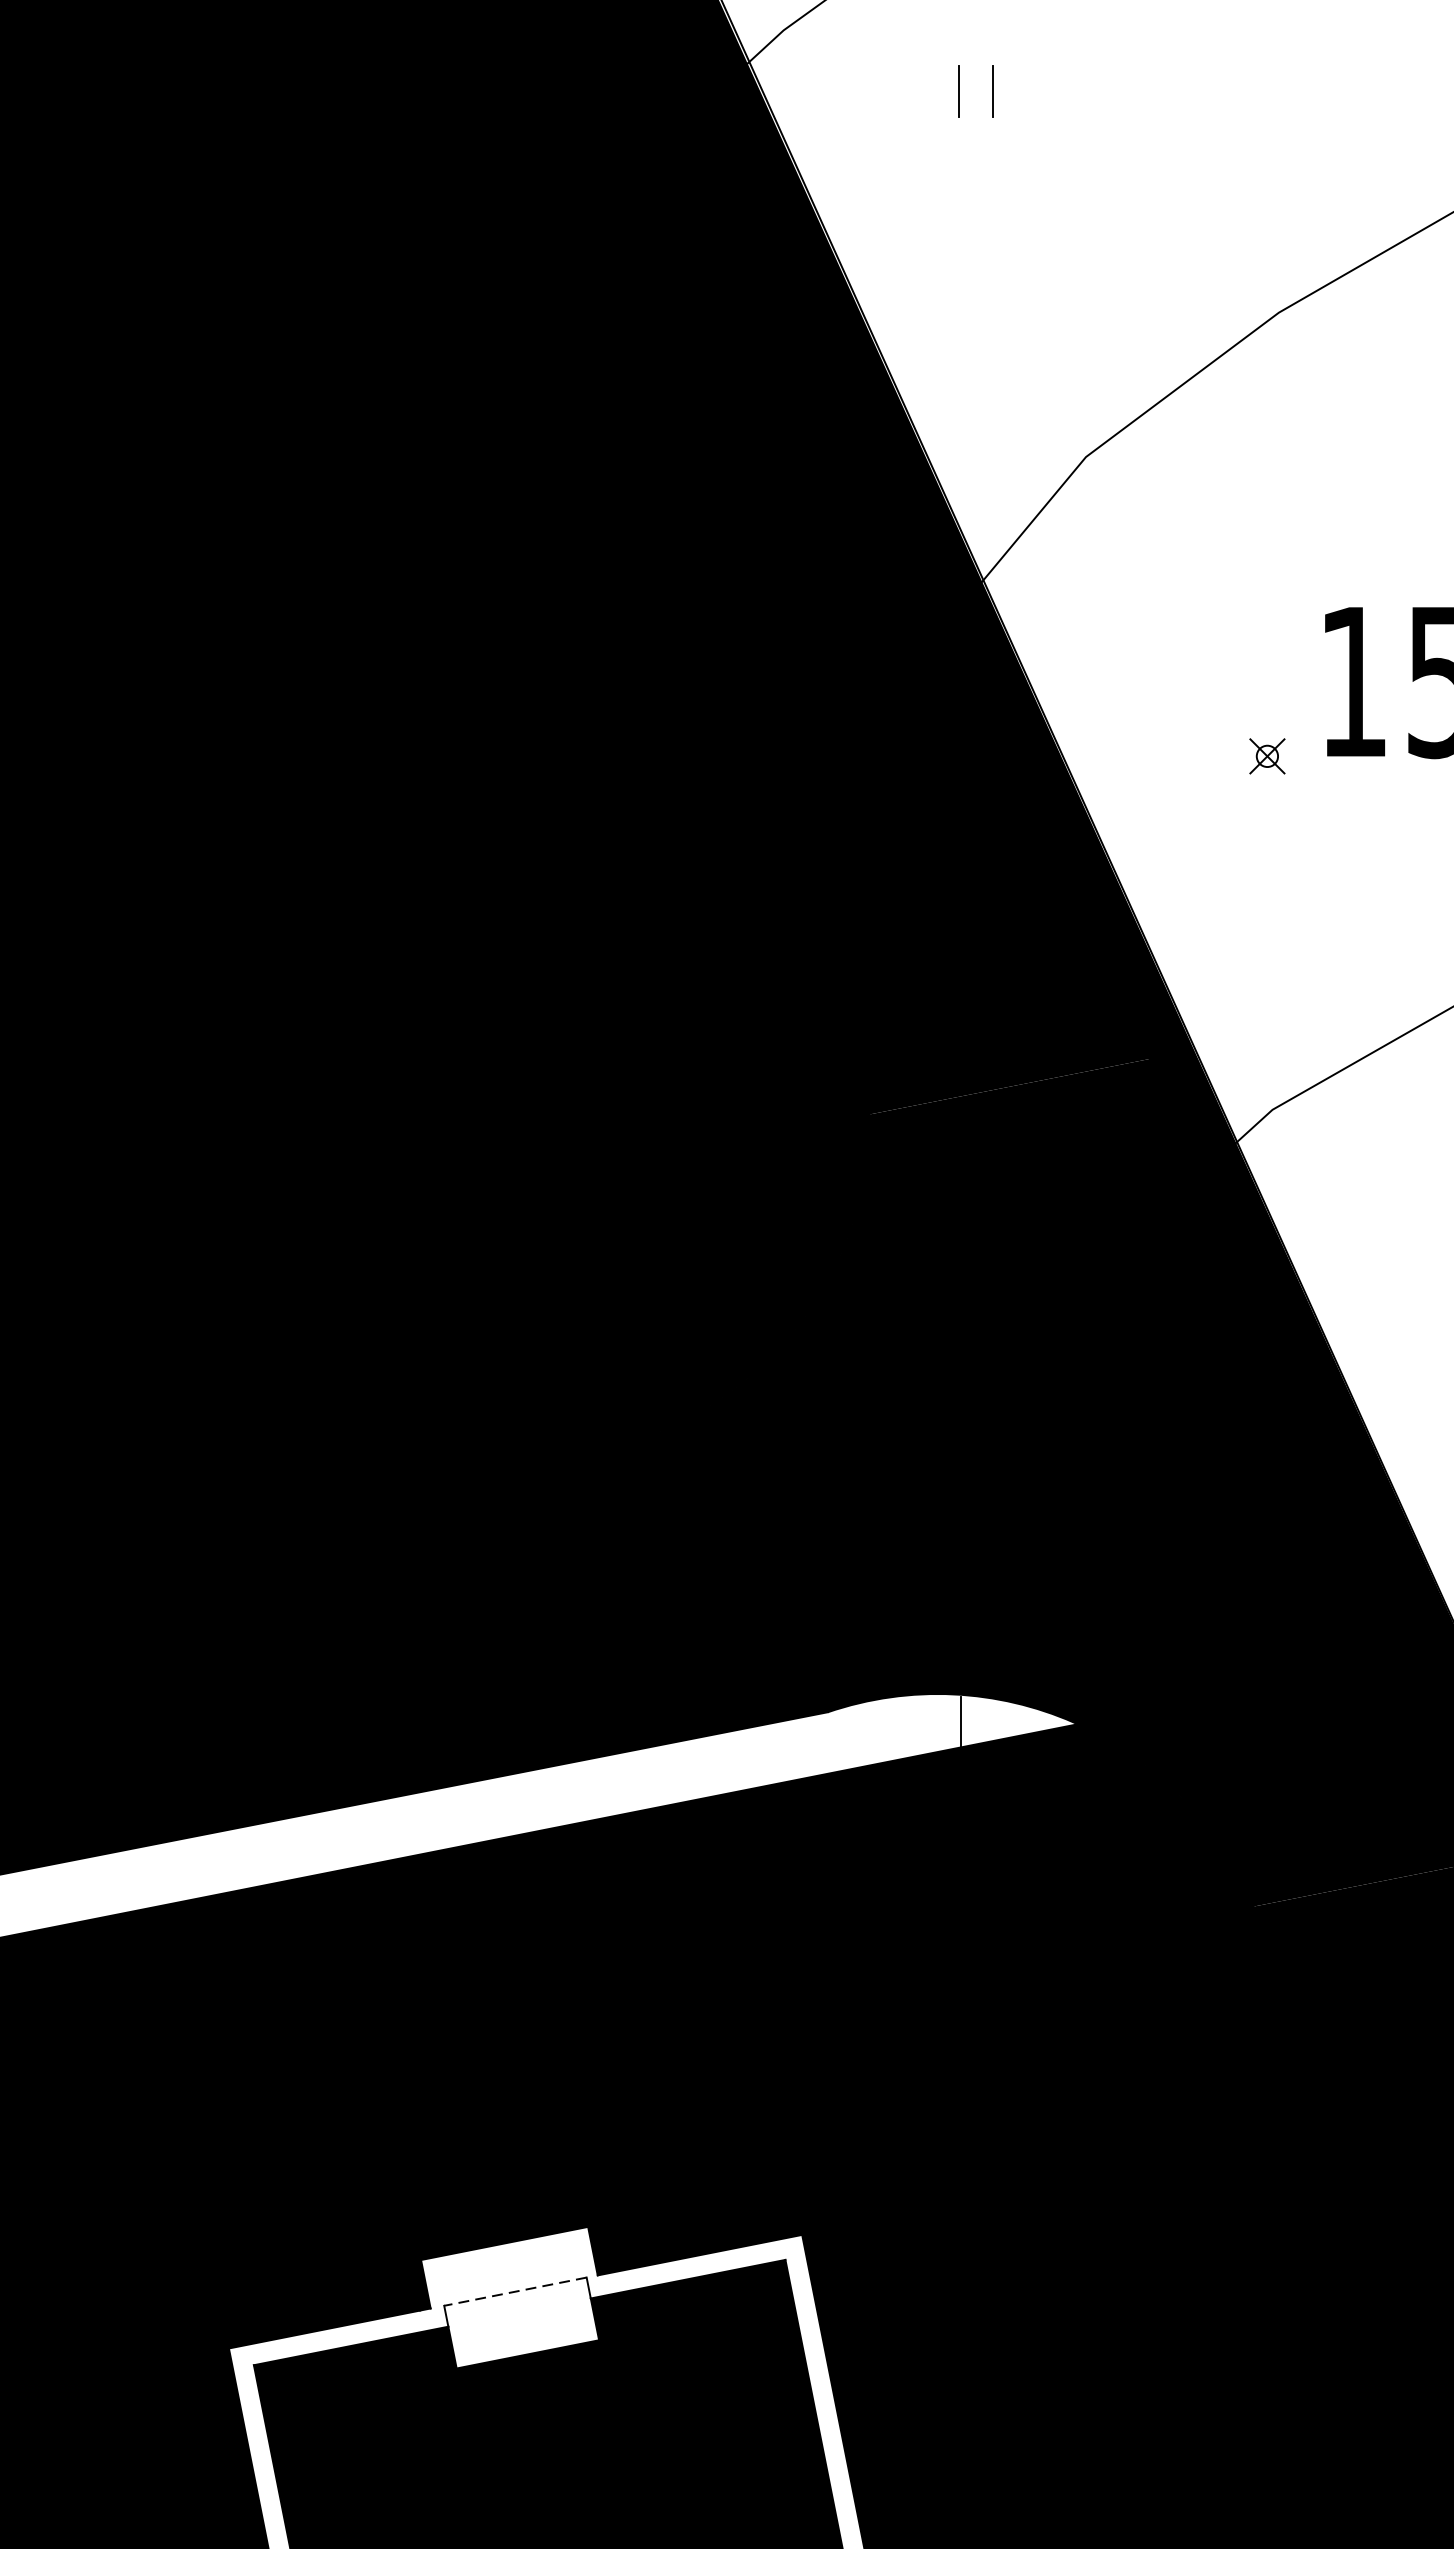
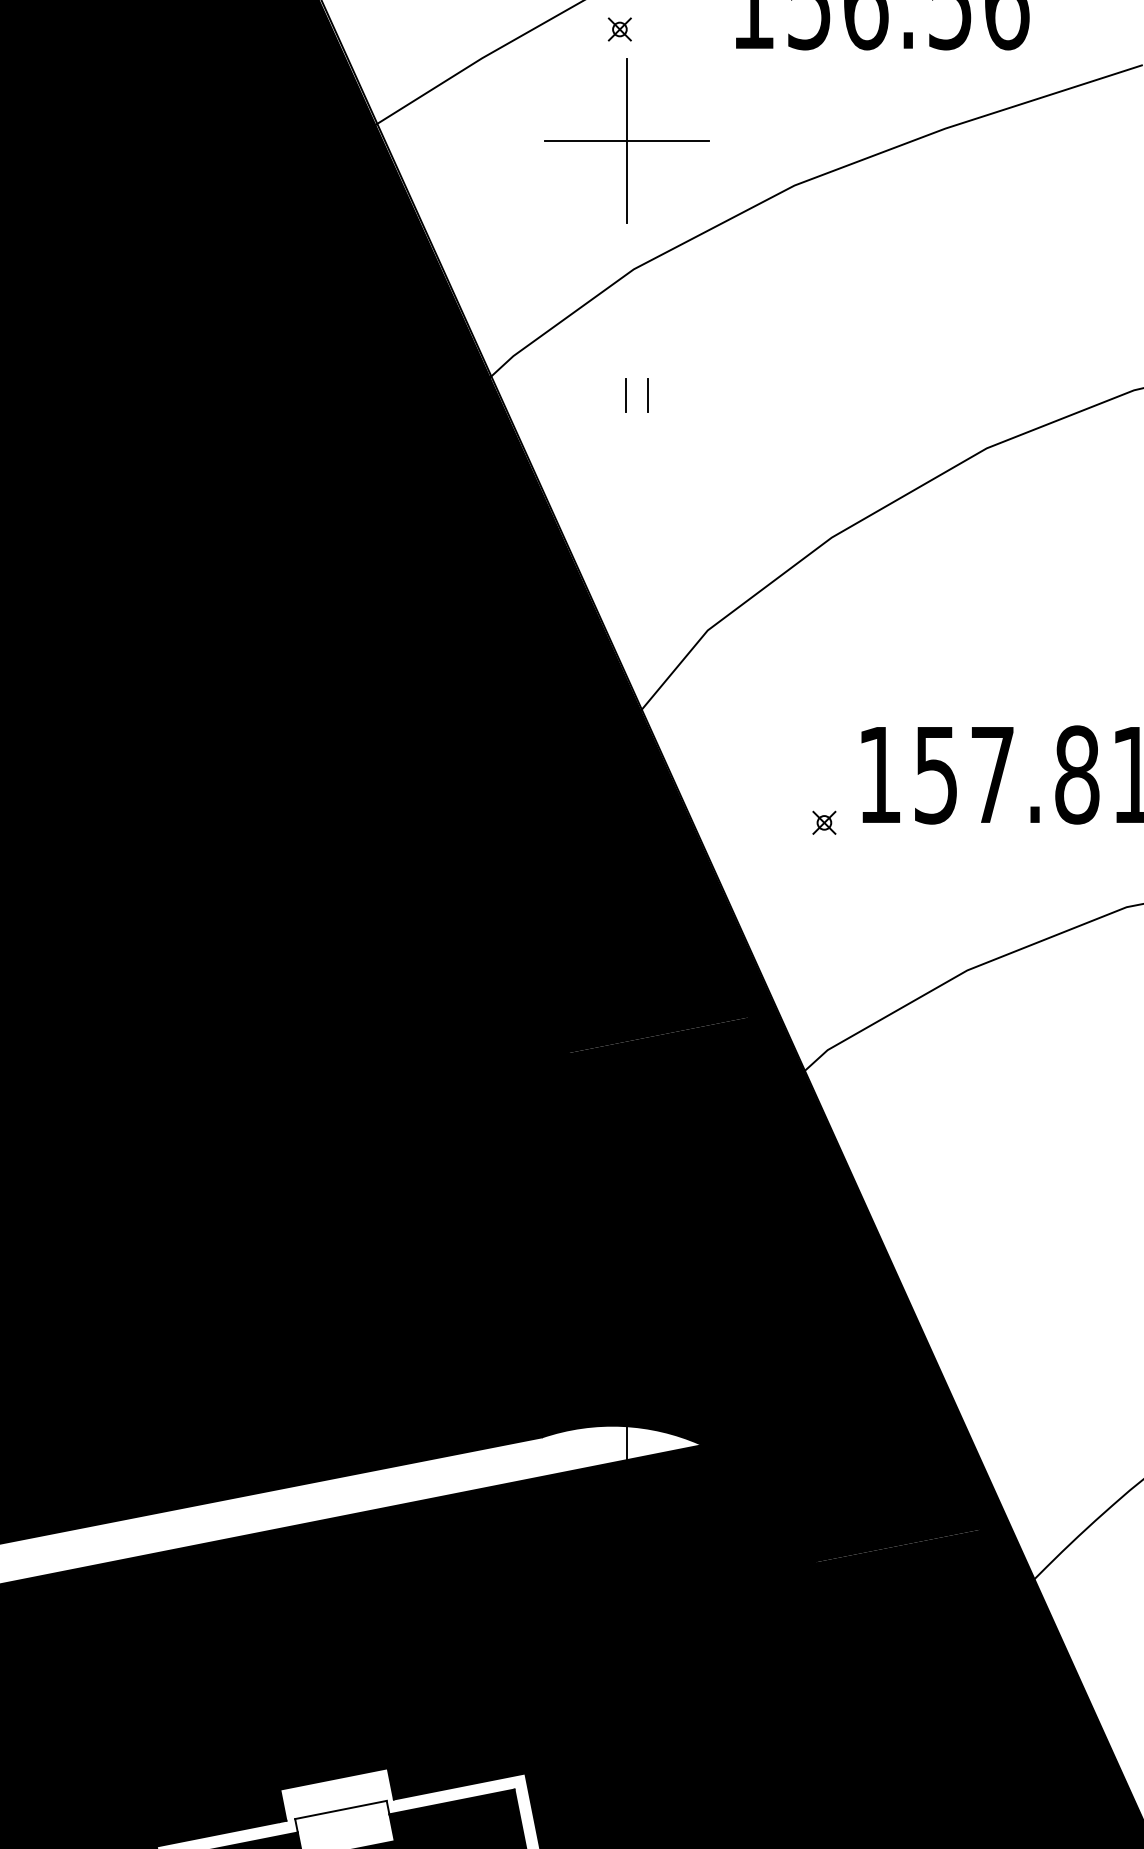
line: (514, 2290) -> (340, 1809), dashed -> solid

